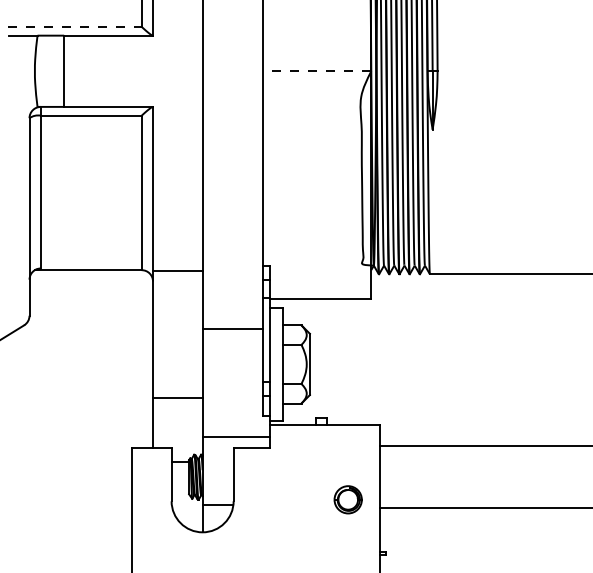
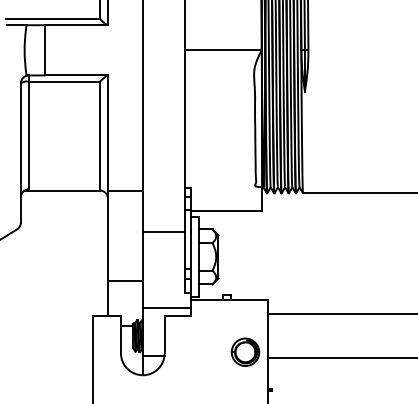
line: (74, 26) -> (52, 18), dashed -> solid
line: (316, 71) -> (223, 50), dashed -> solid
part: (347, 499) -> (244, 352), size x1.43

